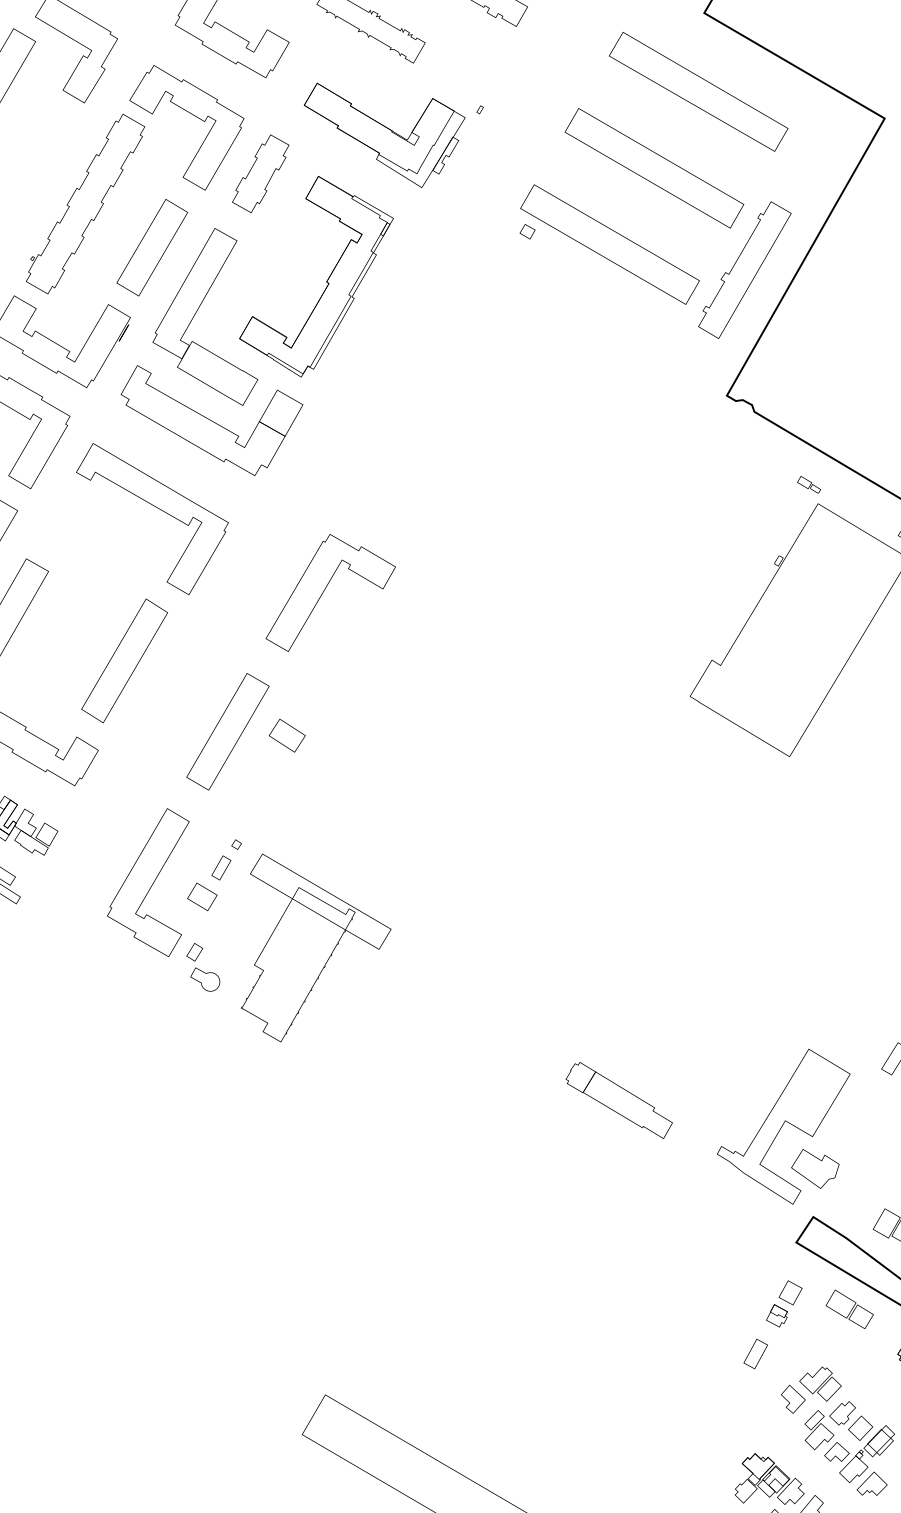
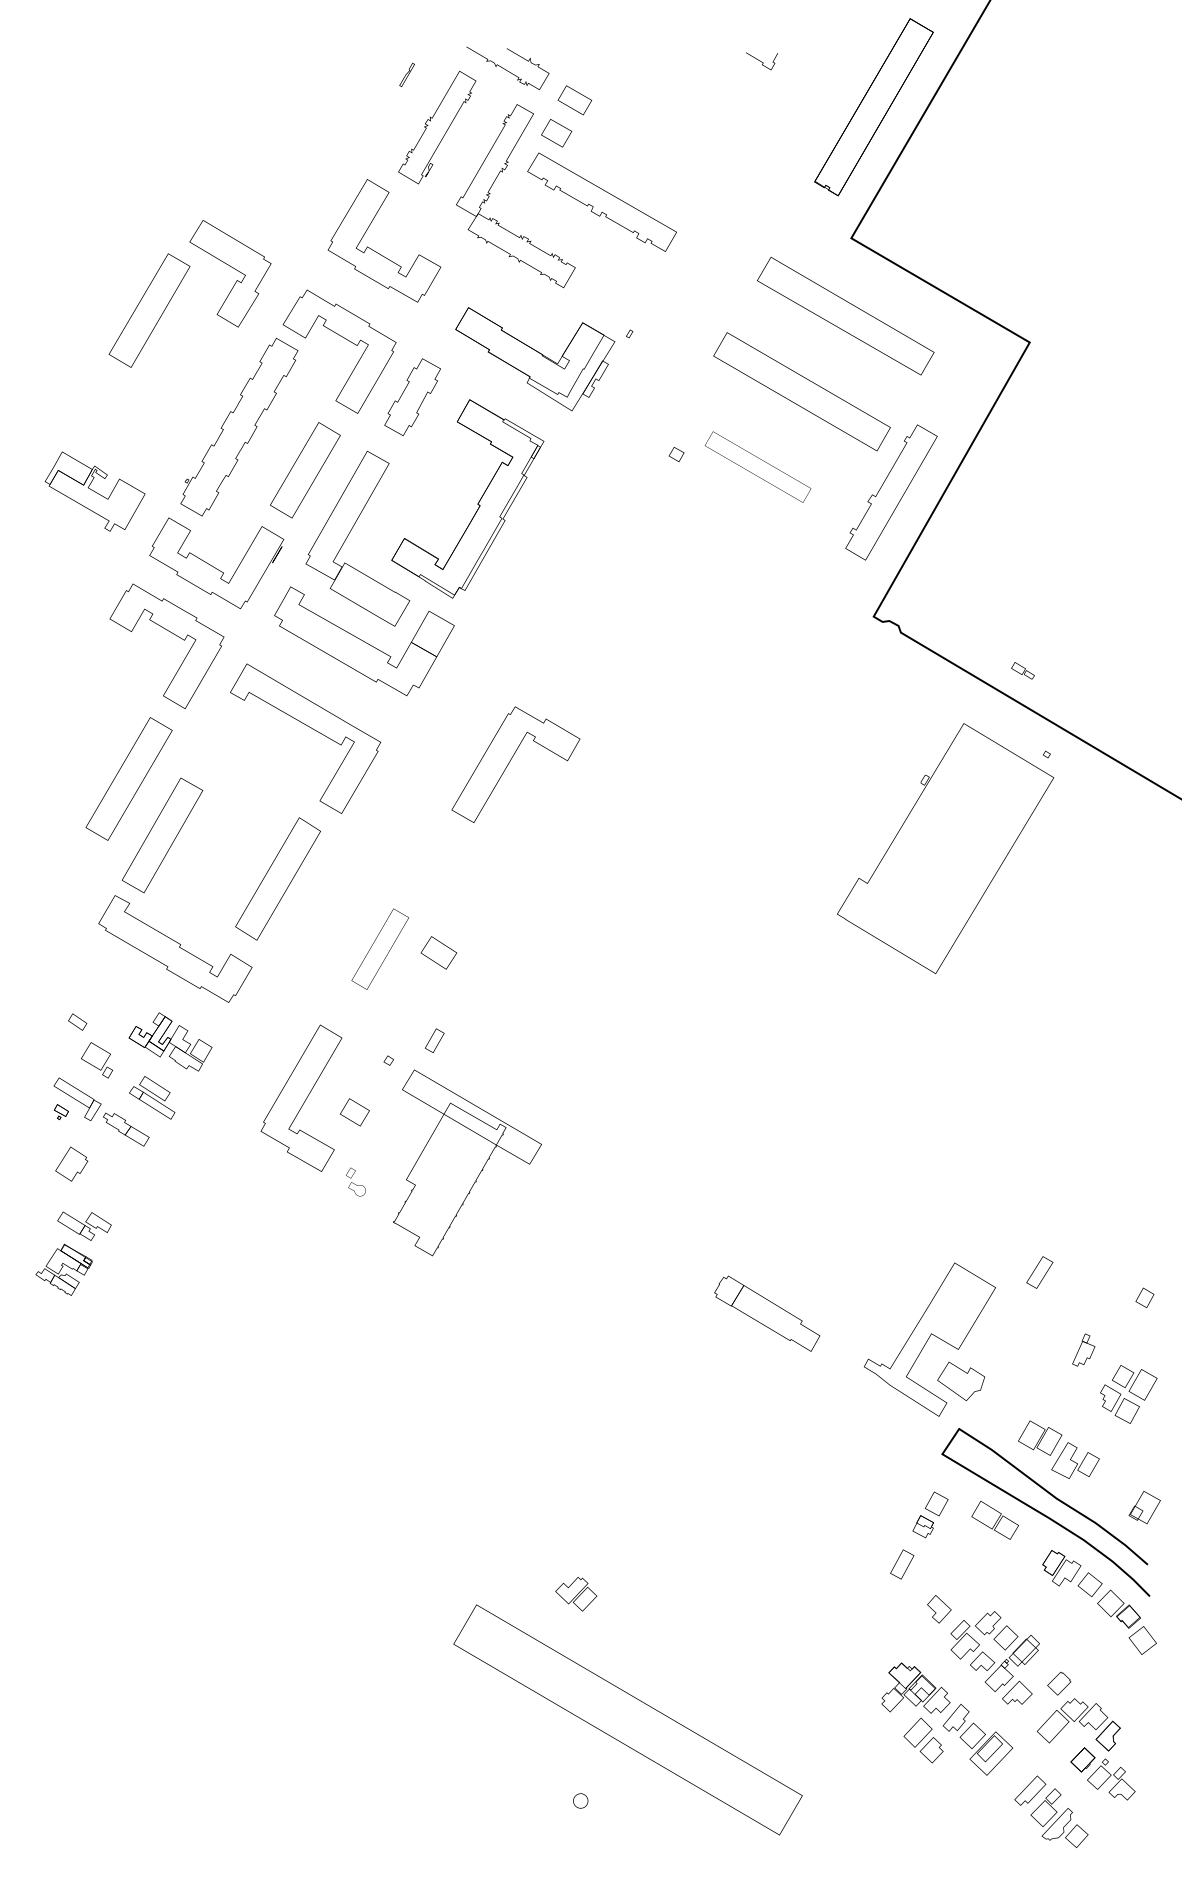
part: (609, 243) -> (757, 466), size x0.6
part: (808, 484) -> (1022, 670), moved
part: (330, 592) -> (515, 764), moved
part: (228, 732) -> (380, 949), size x0.7
part: (221, 867) -> (434, 1040), moved
part: (202, 966) -> (355, 1181), size x0.6
part: (820, 1384) -> (576, 1594), moved

